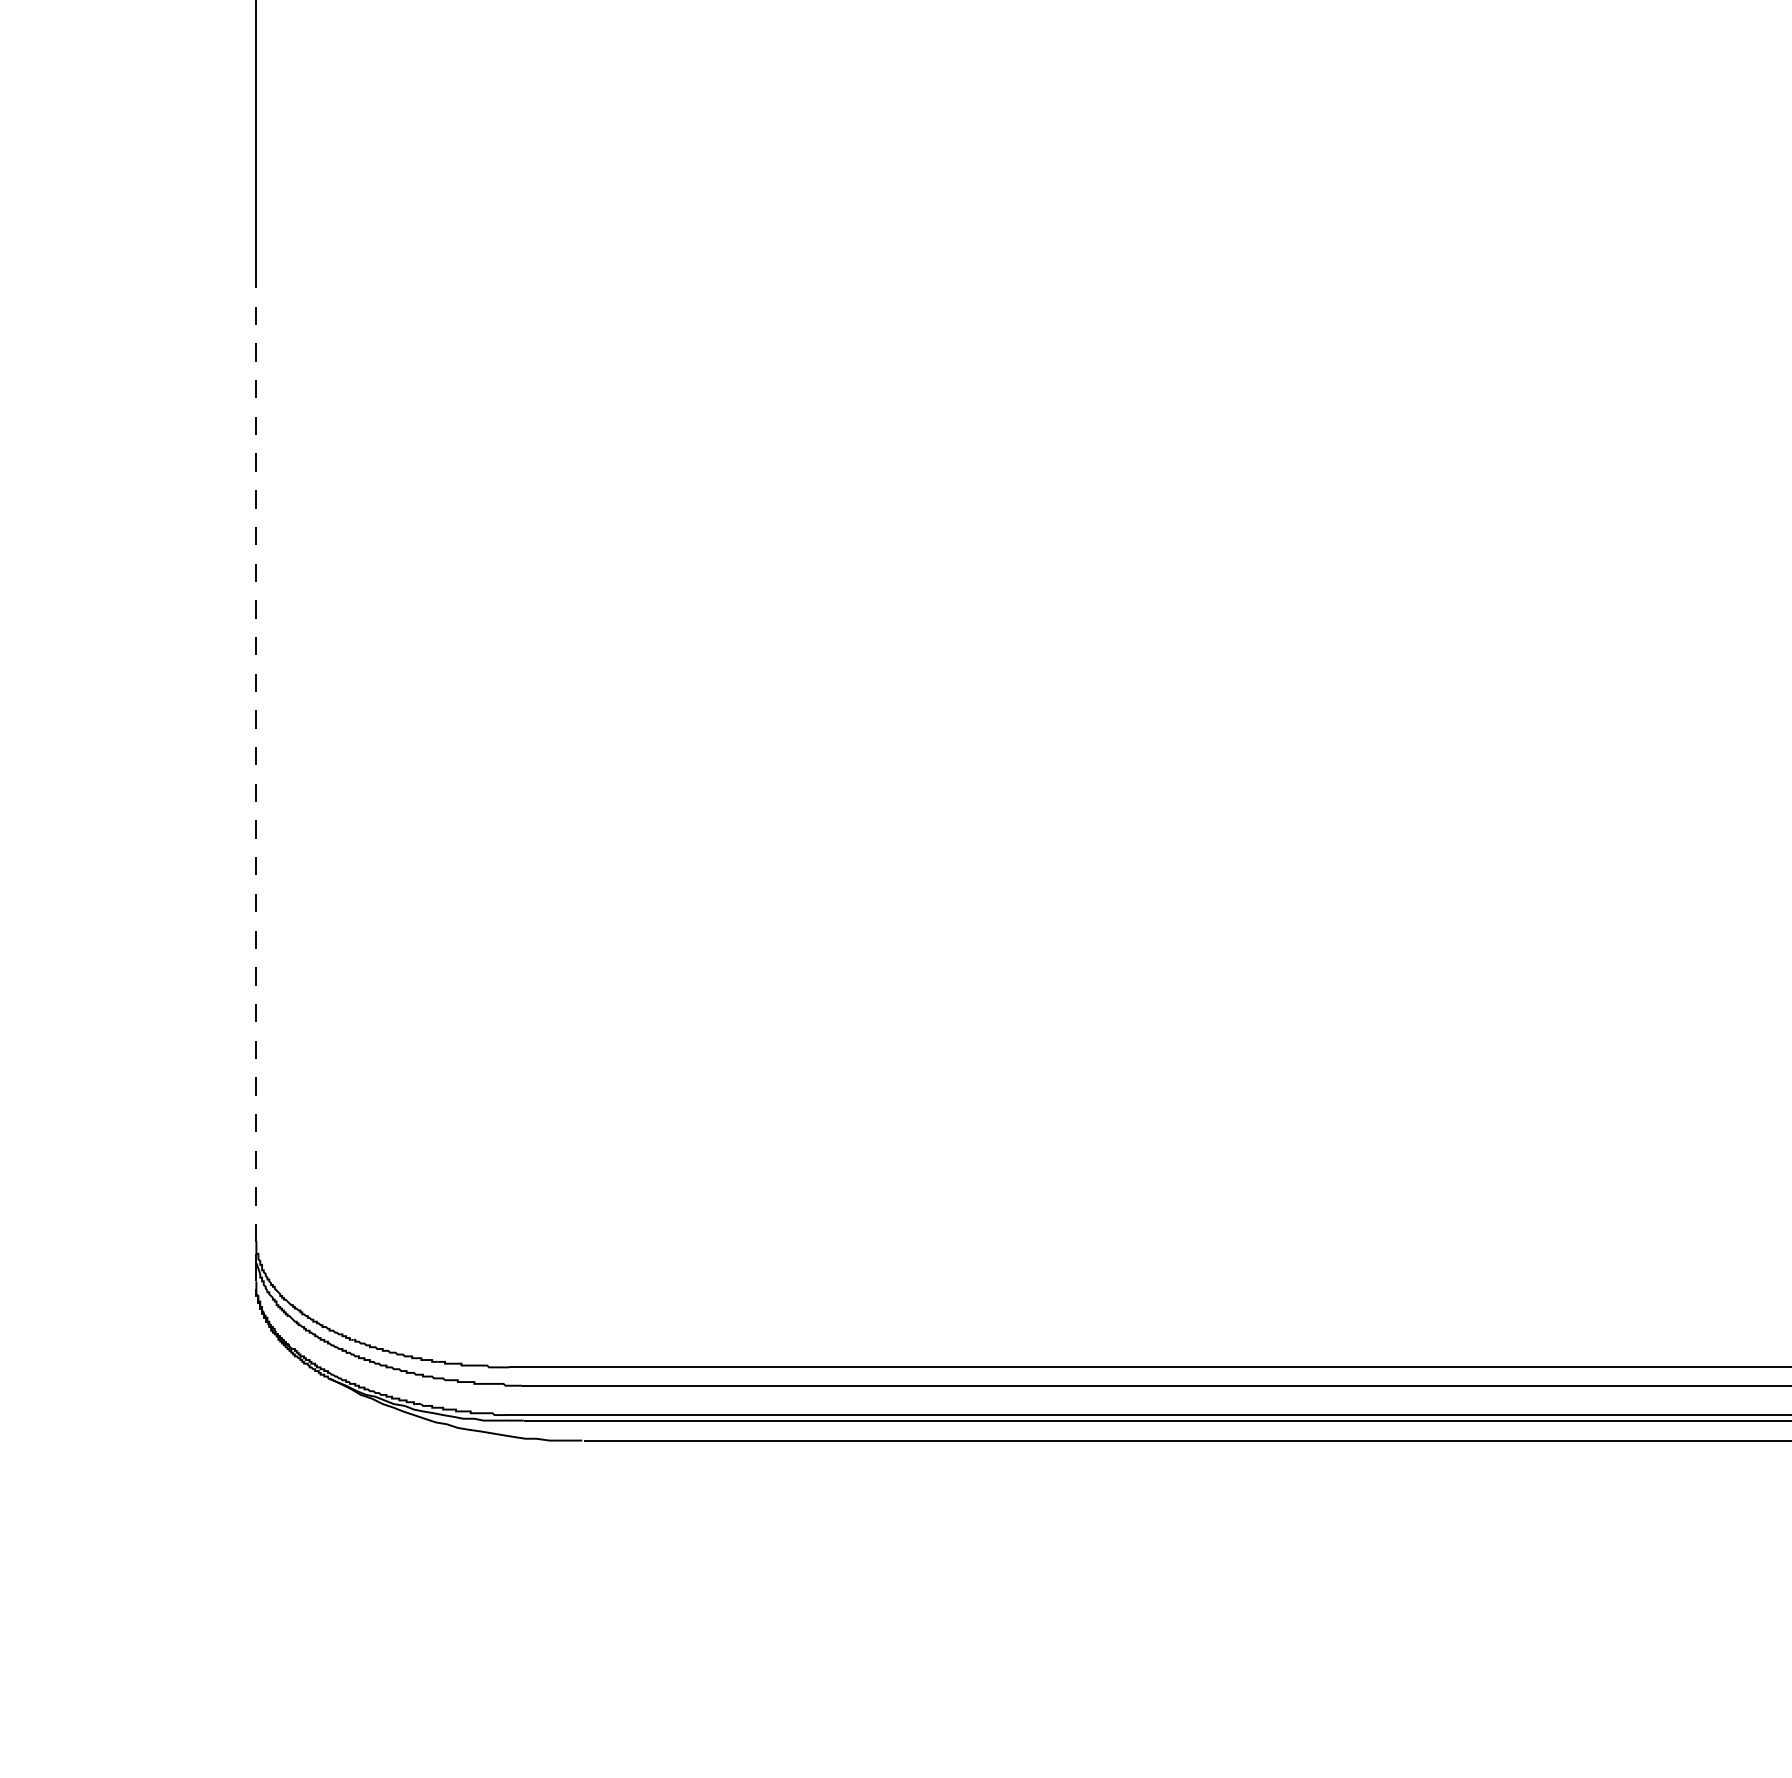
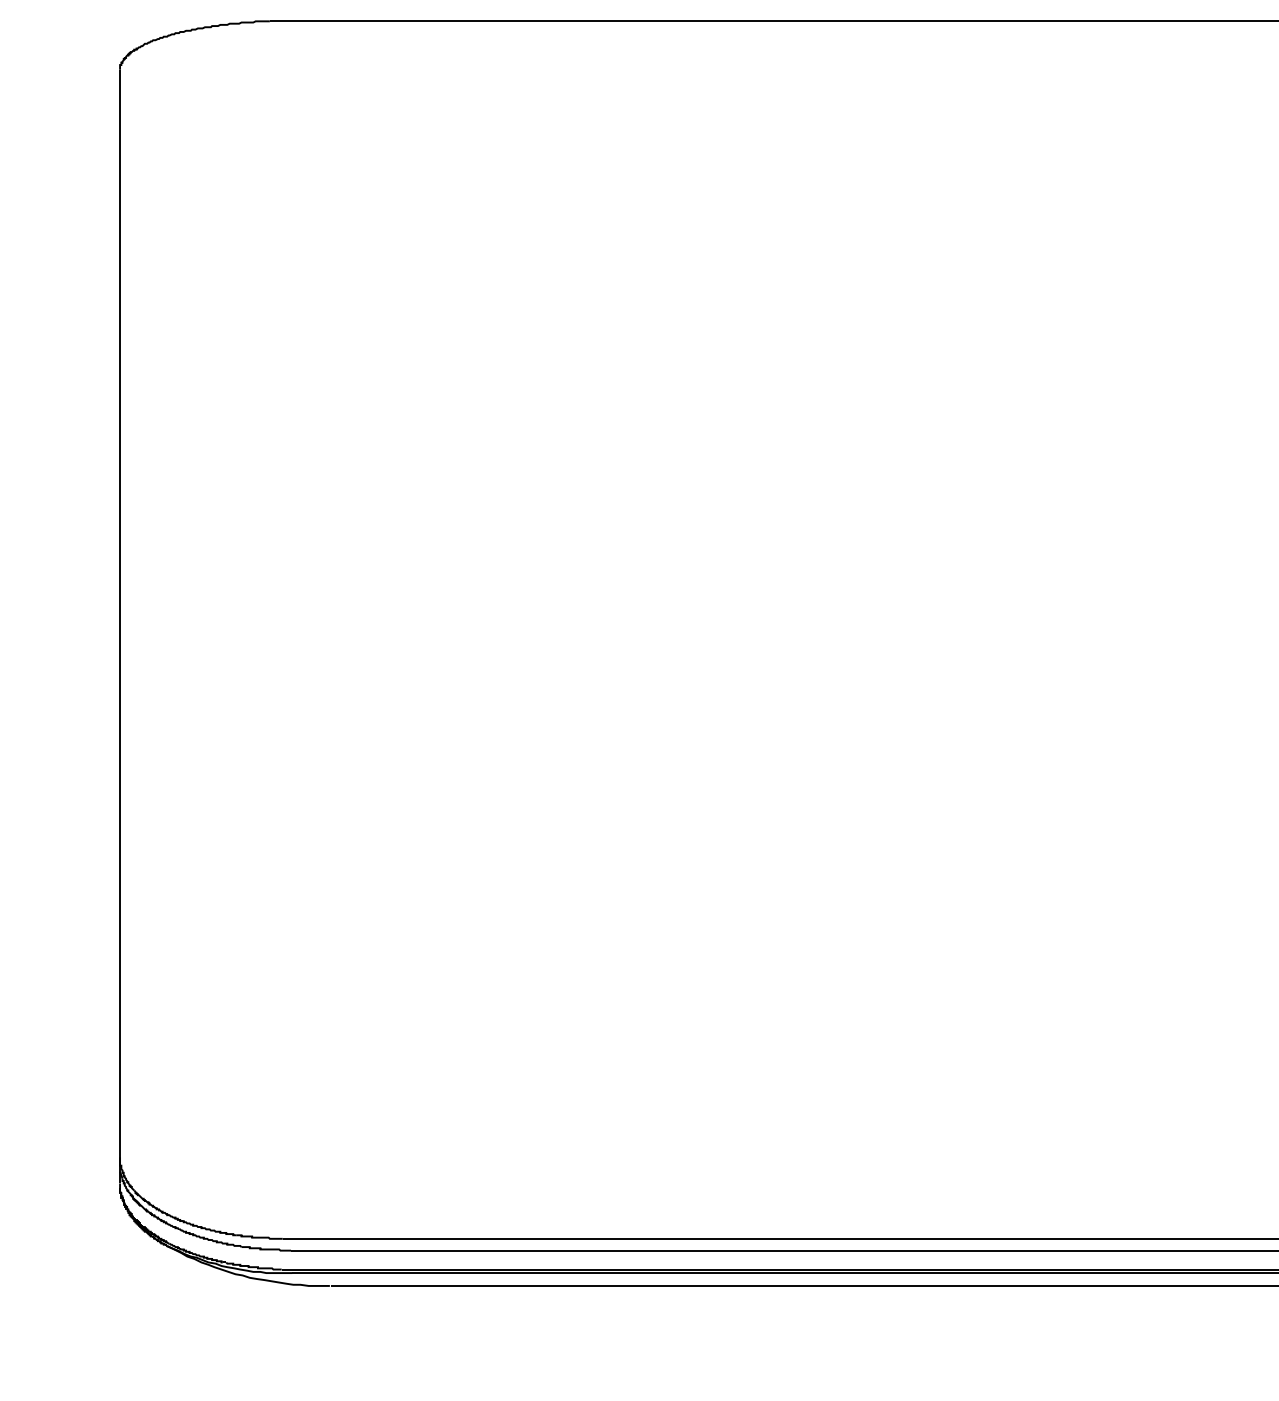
line: (257, 761) -> (120, 848), dashed -> solid

